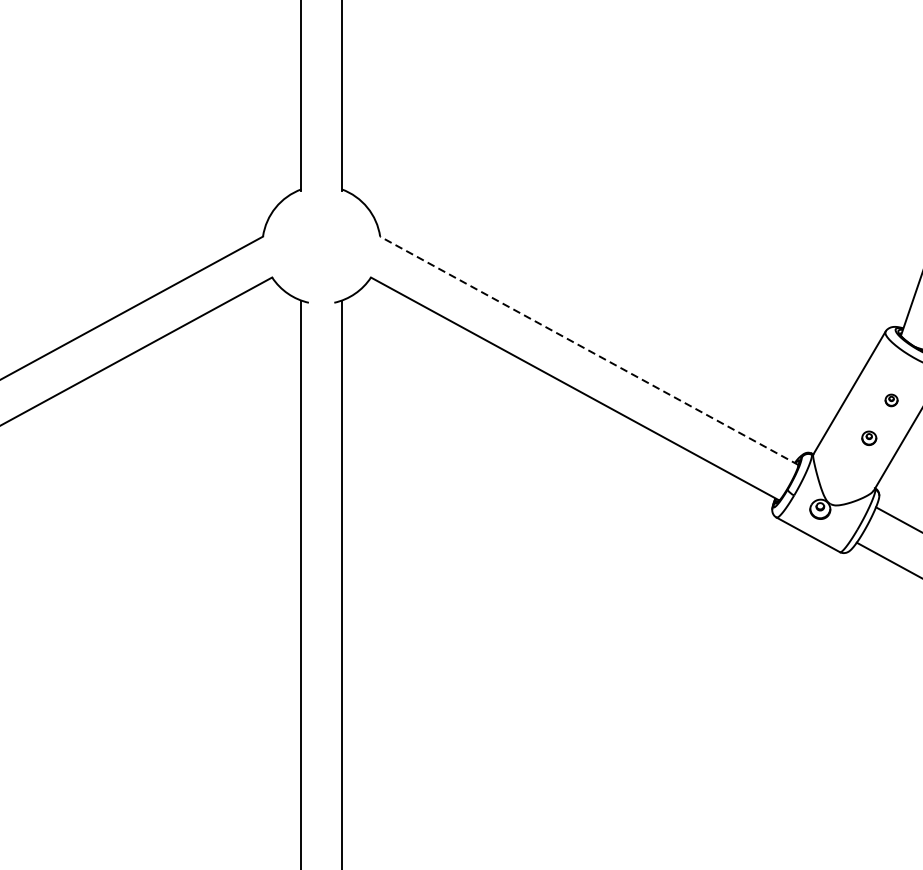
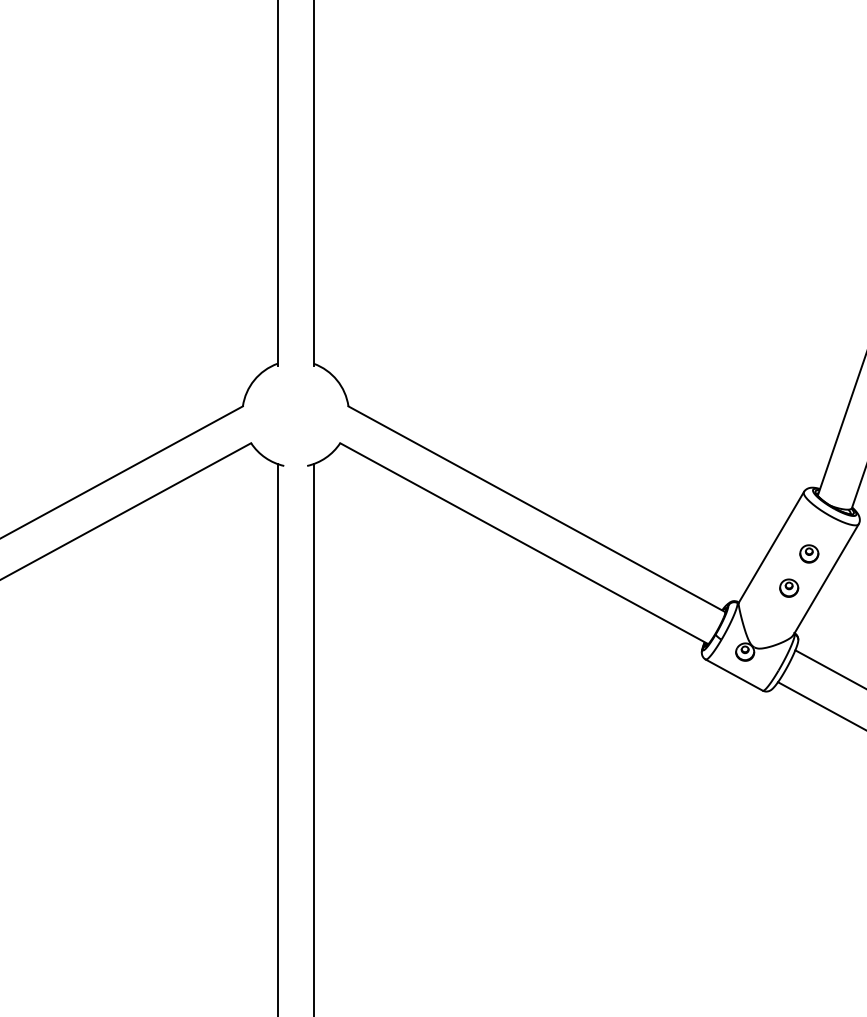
line: (589, 351) -> (537, 509), dashed -> solid
part: (891, 399) -> (809, 553), size x1.67
part: (869, 437) -> (789, 587), size x1.43

